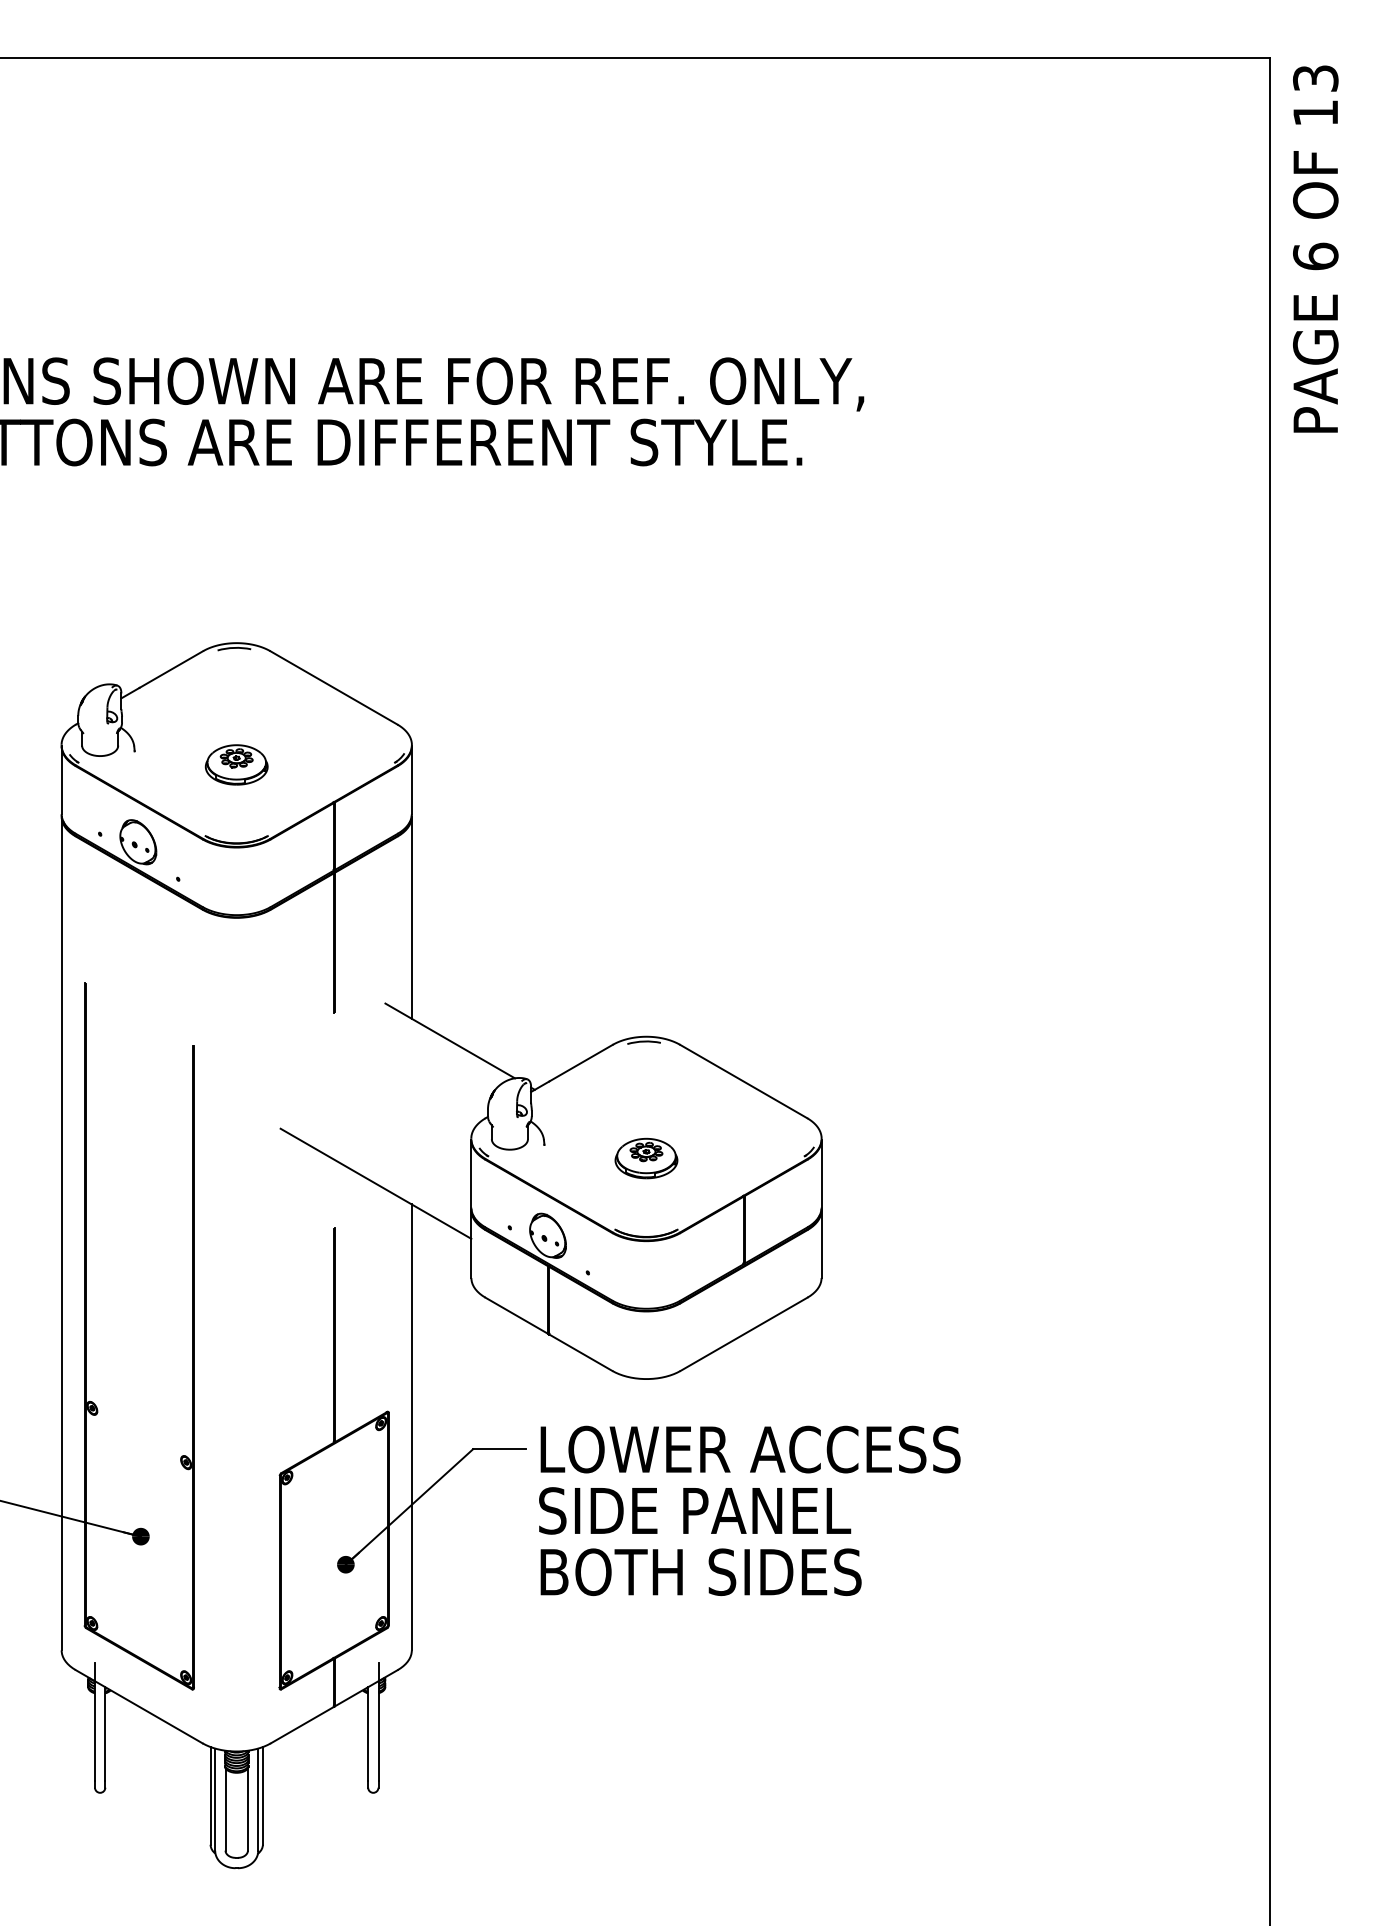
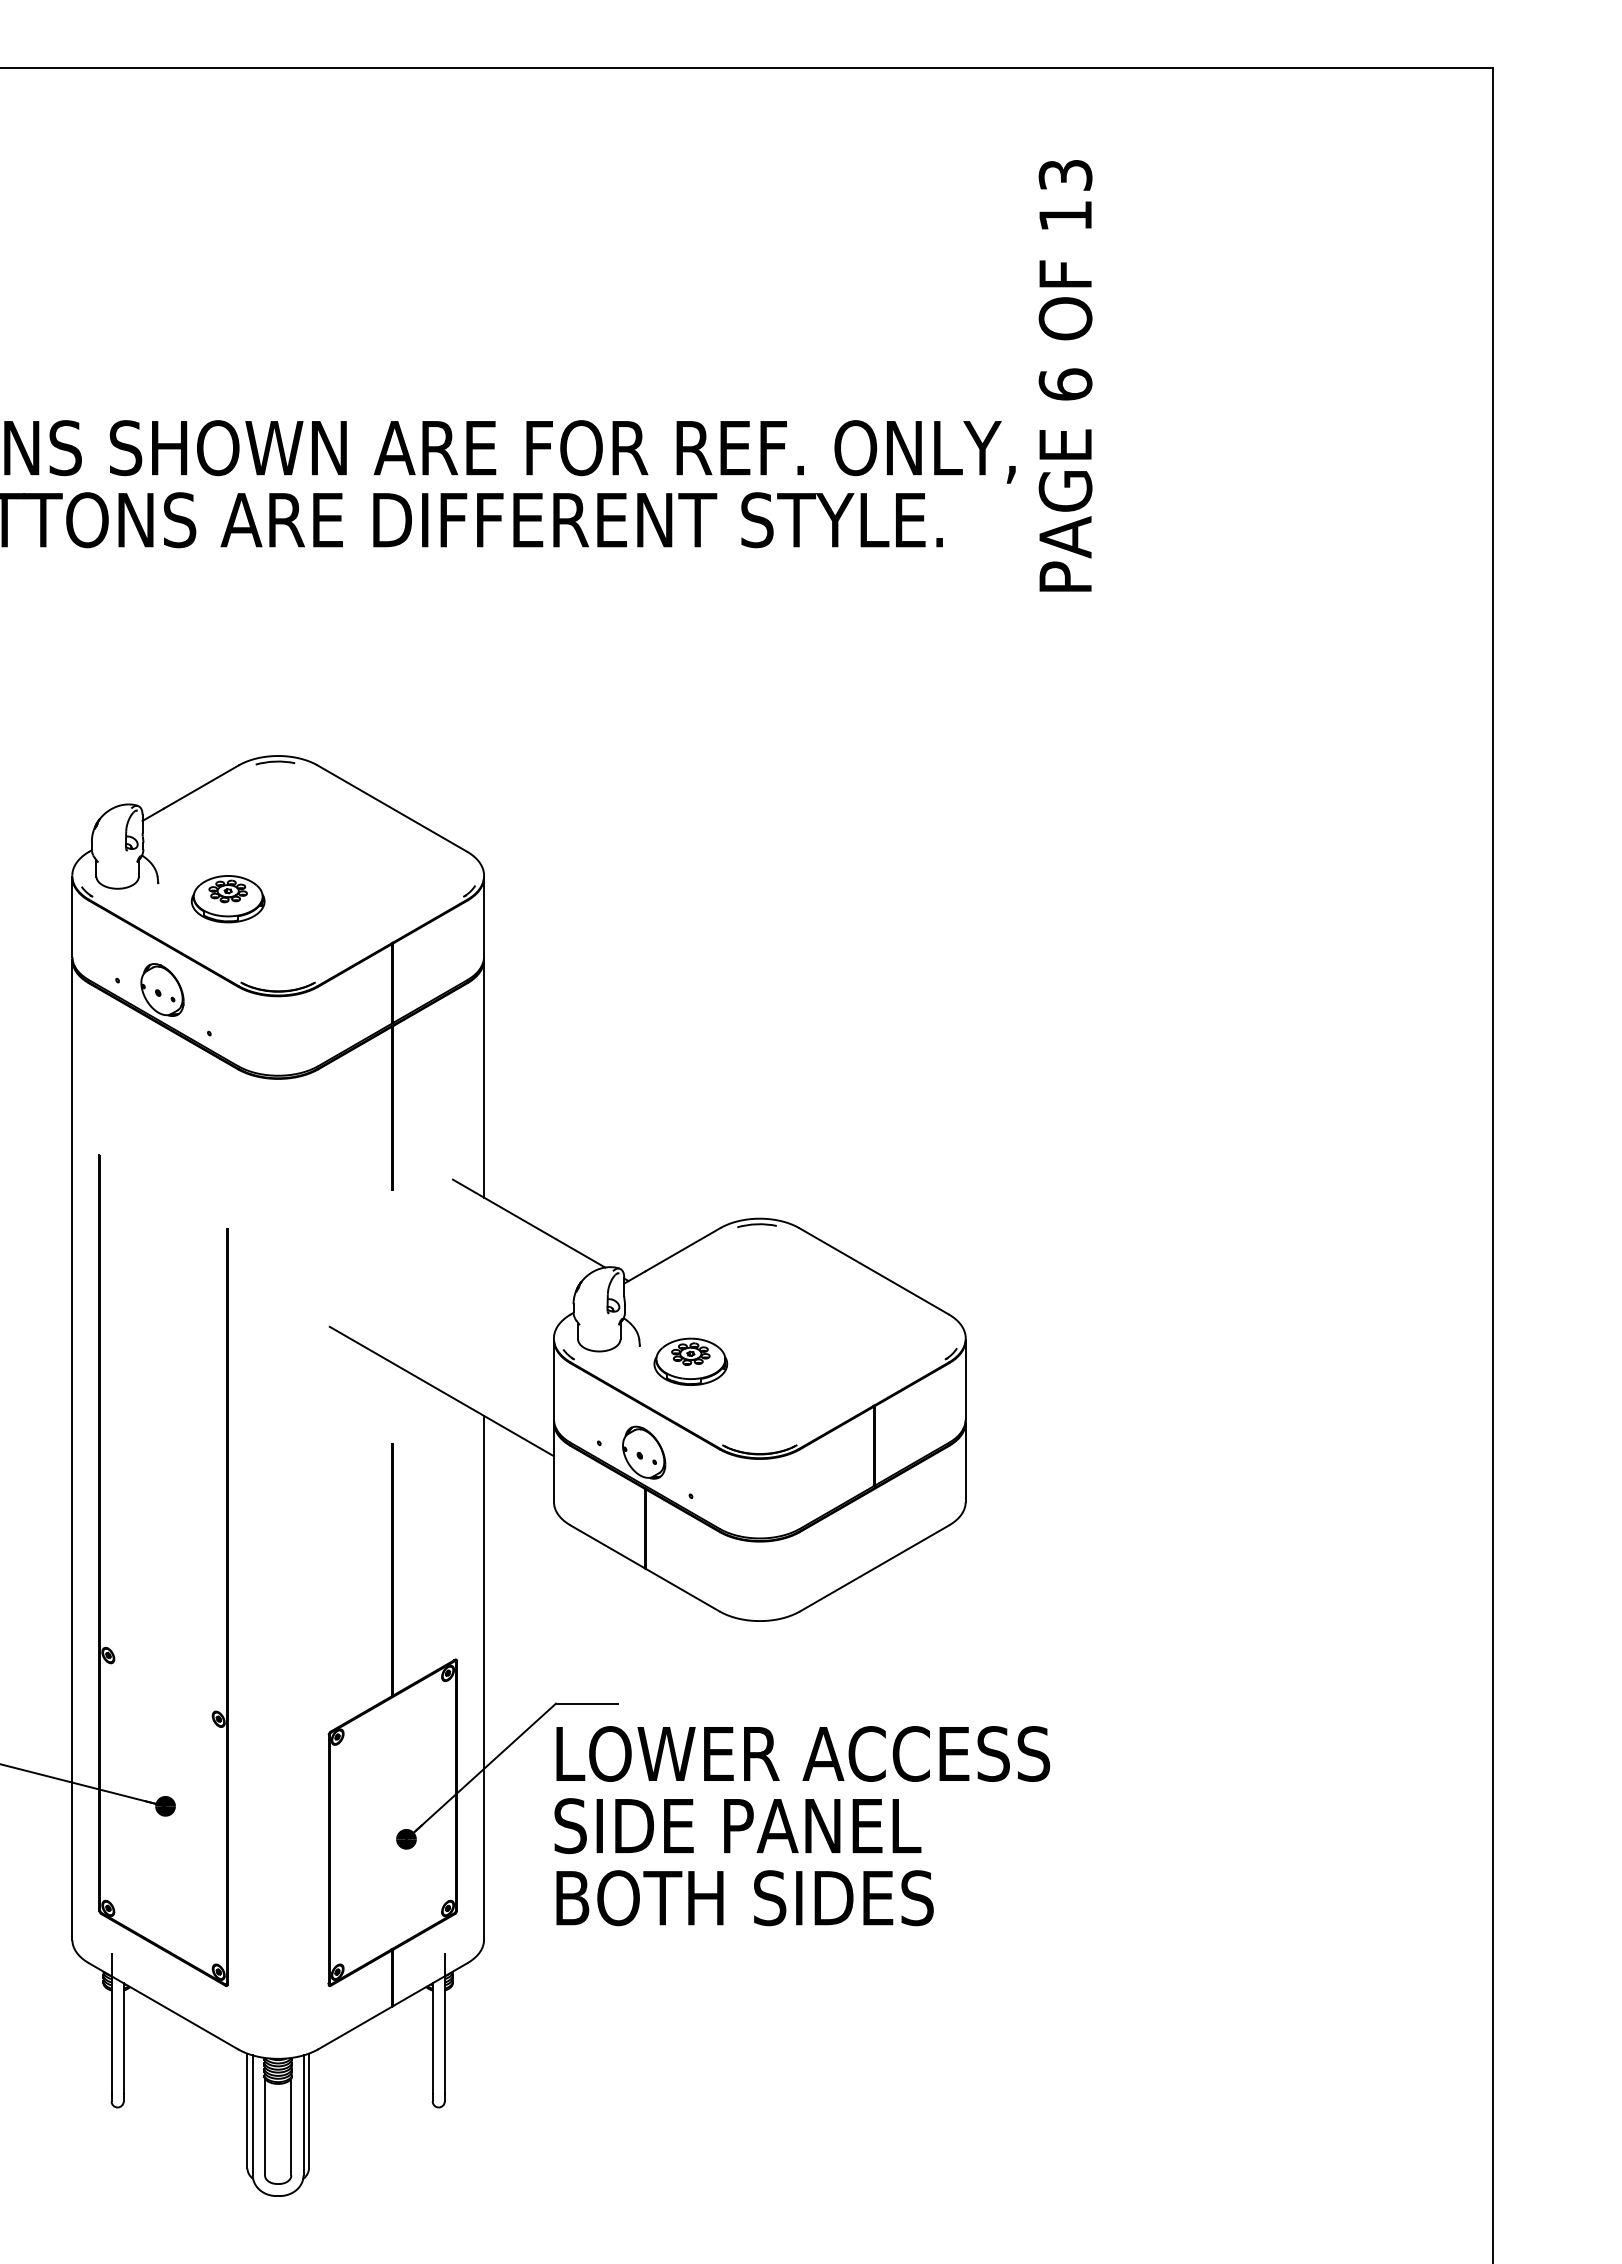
text: (1315, 248) -> (1065, 375), moved
part: (237, 765) -> (228, 899), moved
part: (646, 1158) -> (690, 1361), moved
text: (749, 1511) -> (802, 1826), moved

